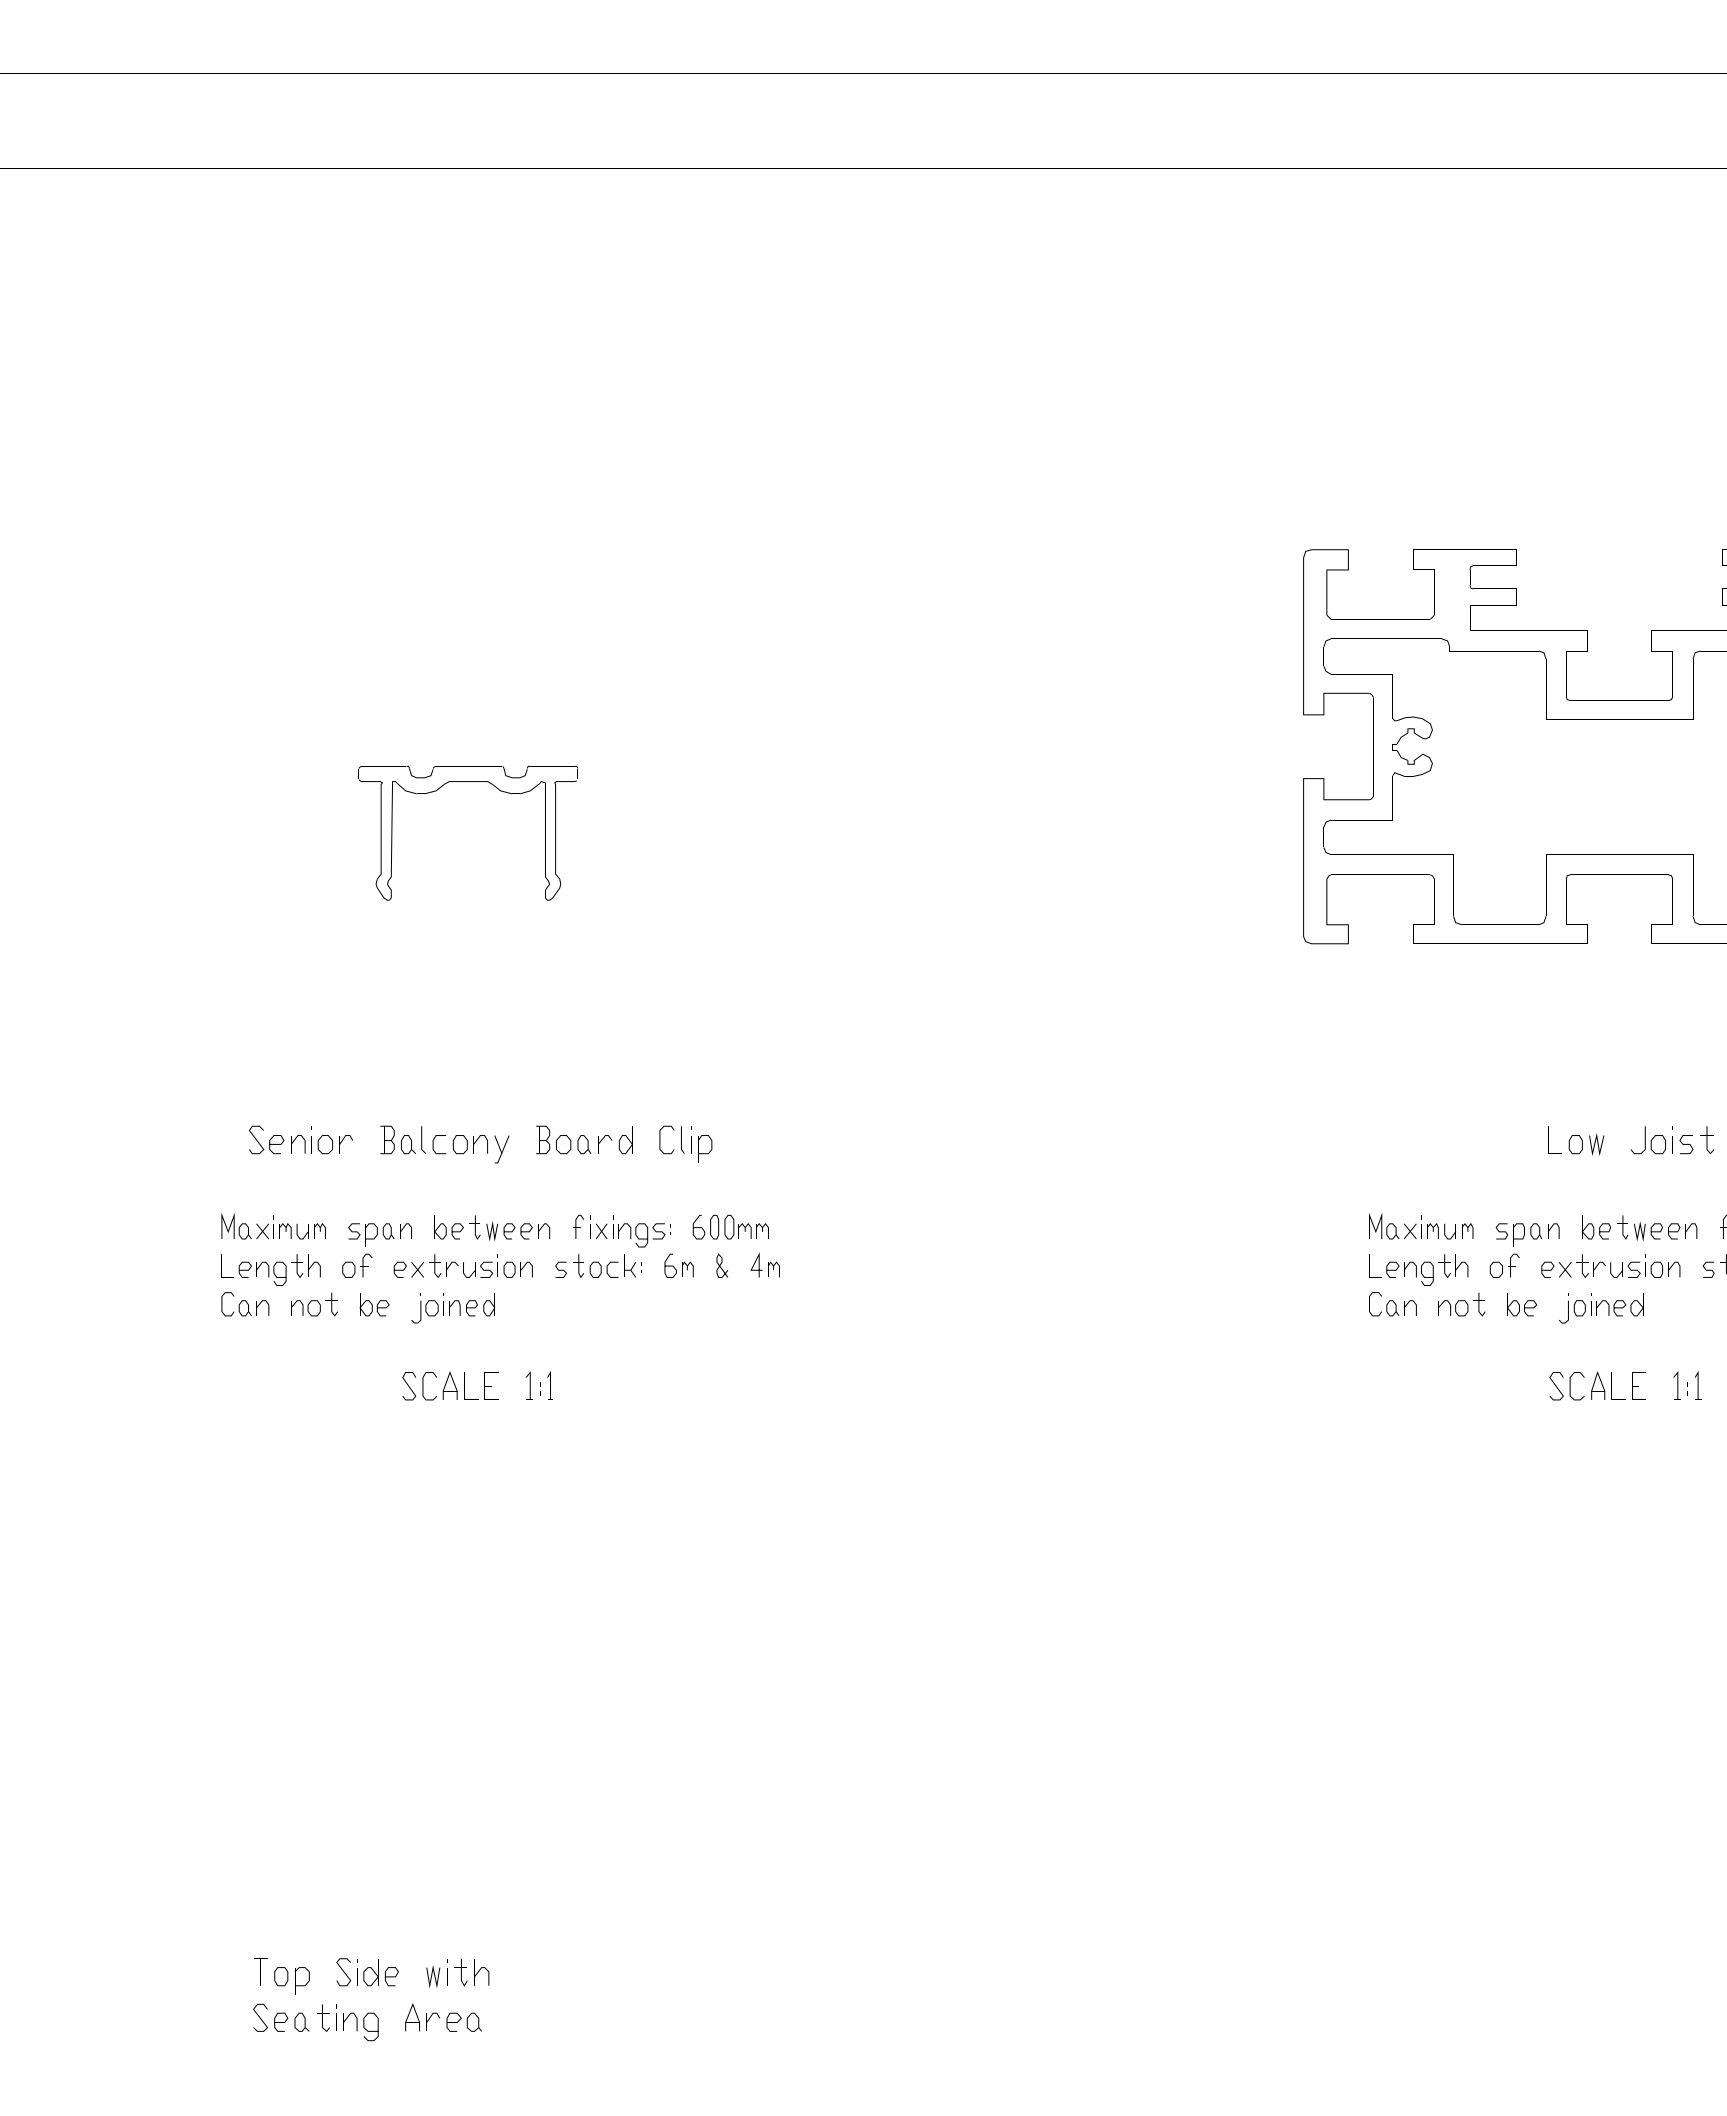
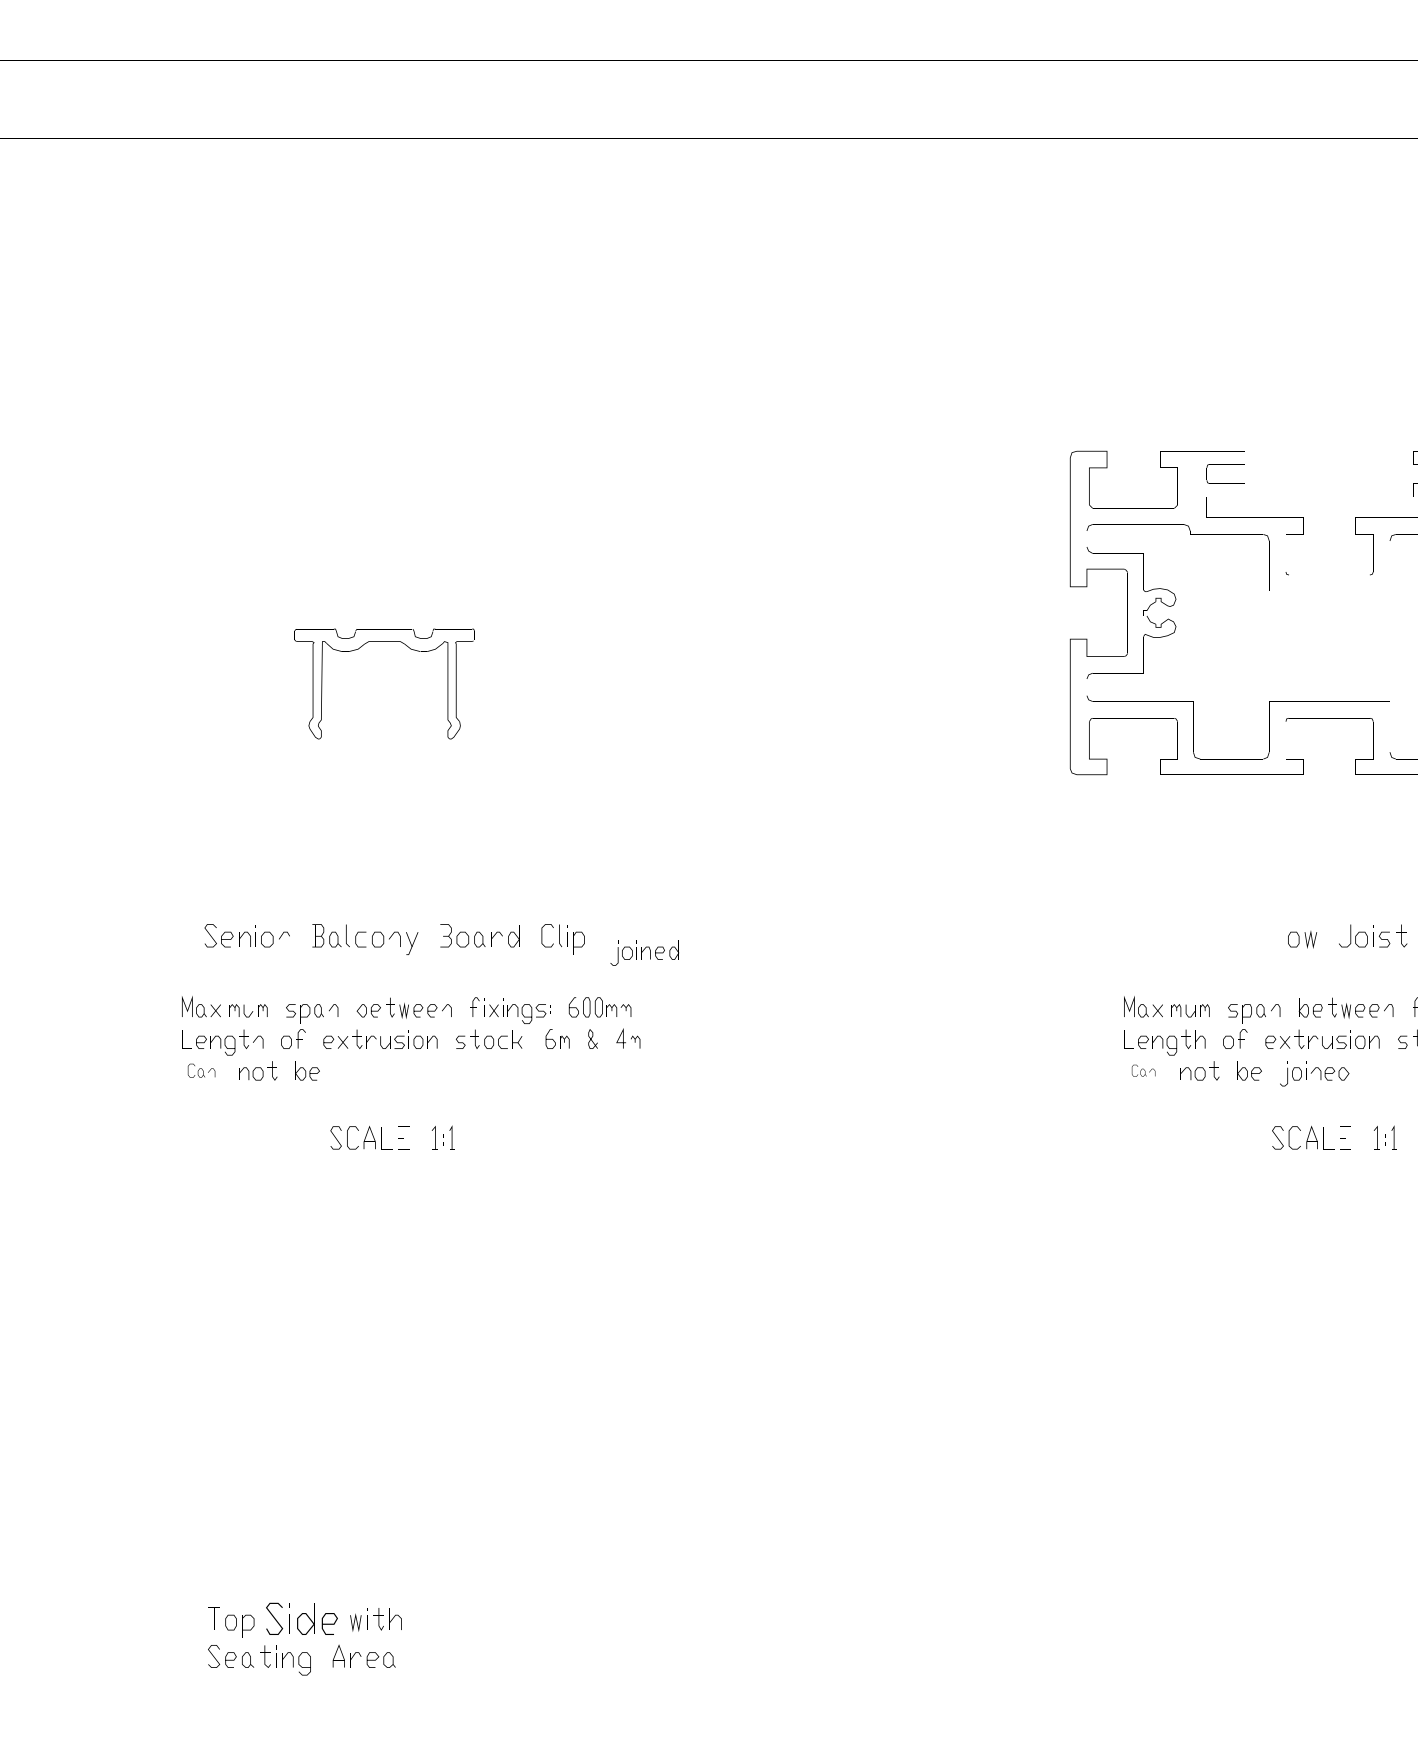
part: (245, 1304) -> (201, 1070), size x0.7
part: (1392, 1304) -> (1143, 1070), size x0.6
part: (453, 1308) -> (644, 953), moved
part: (367, 1972) -> (301, 1619), size x1.4

